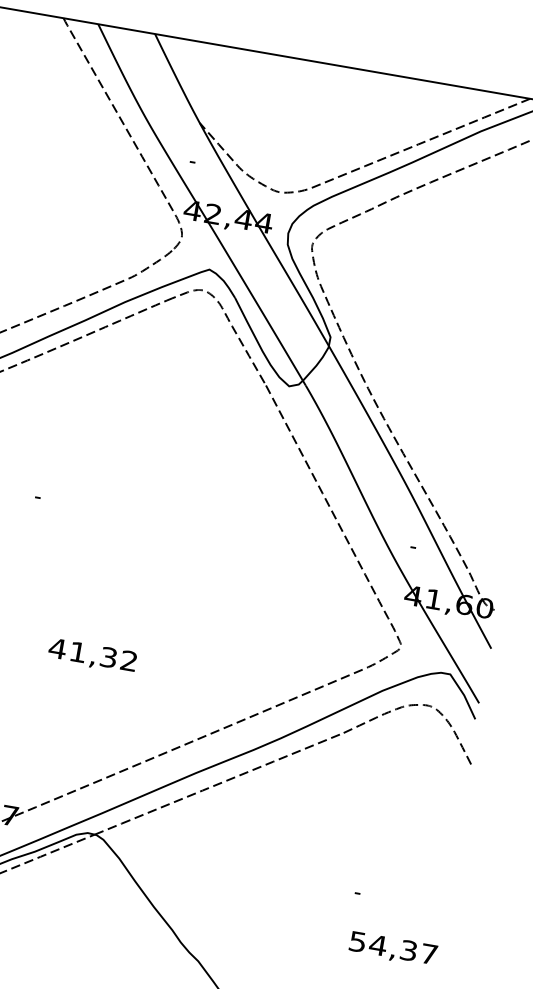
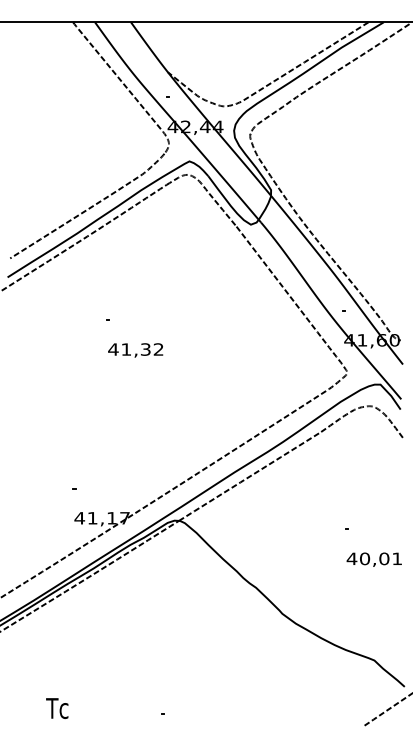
text: (92, 656) -> (135, 350), moved
text: (391, 947) -> (373, 558), 54,37 -> 40,01

